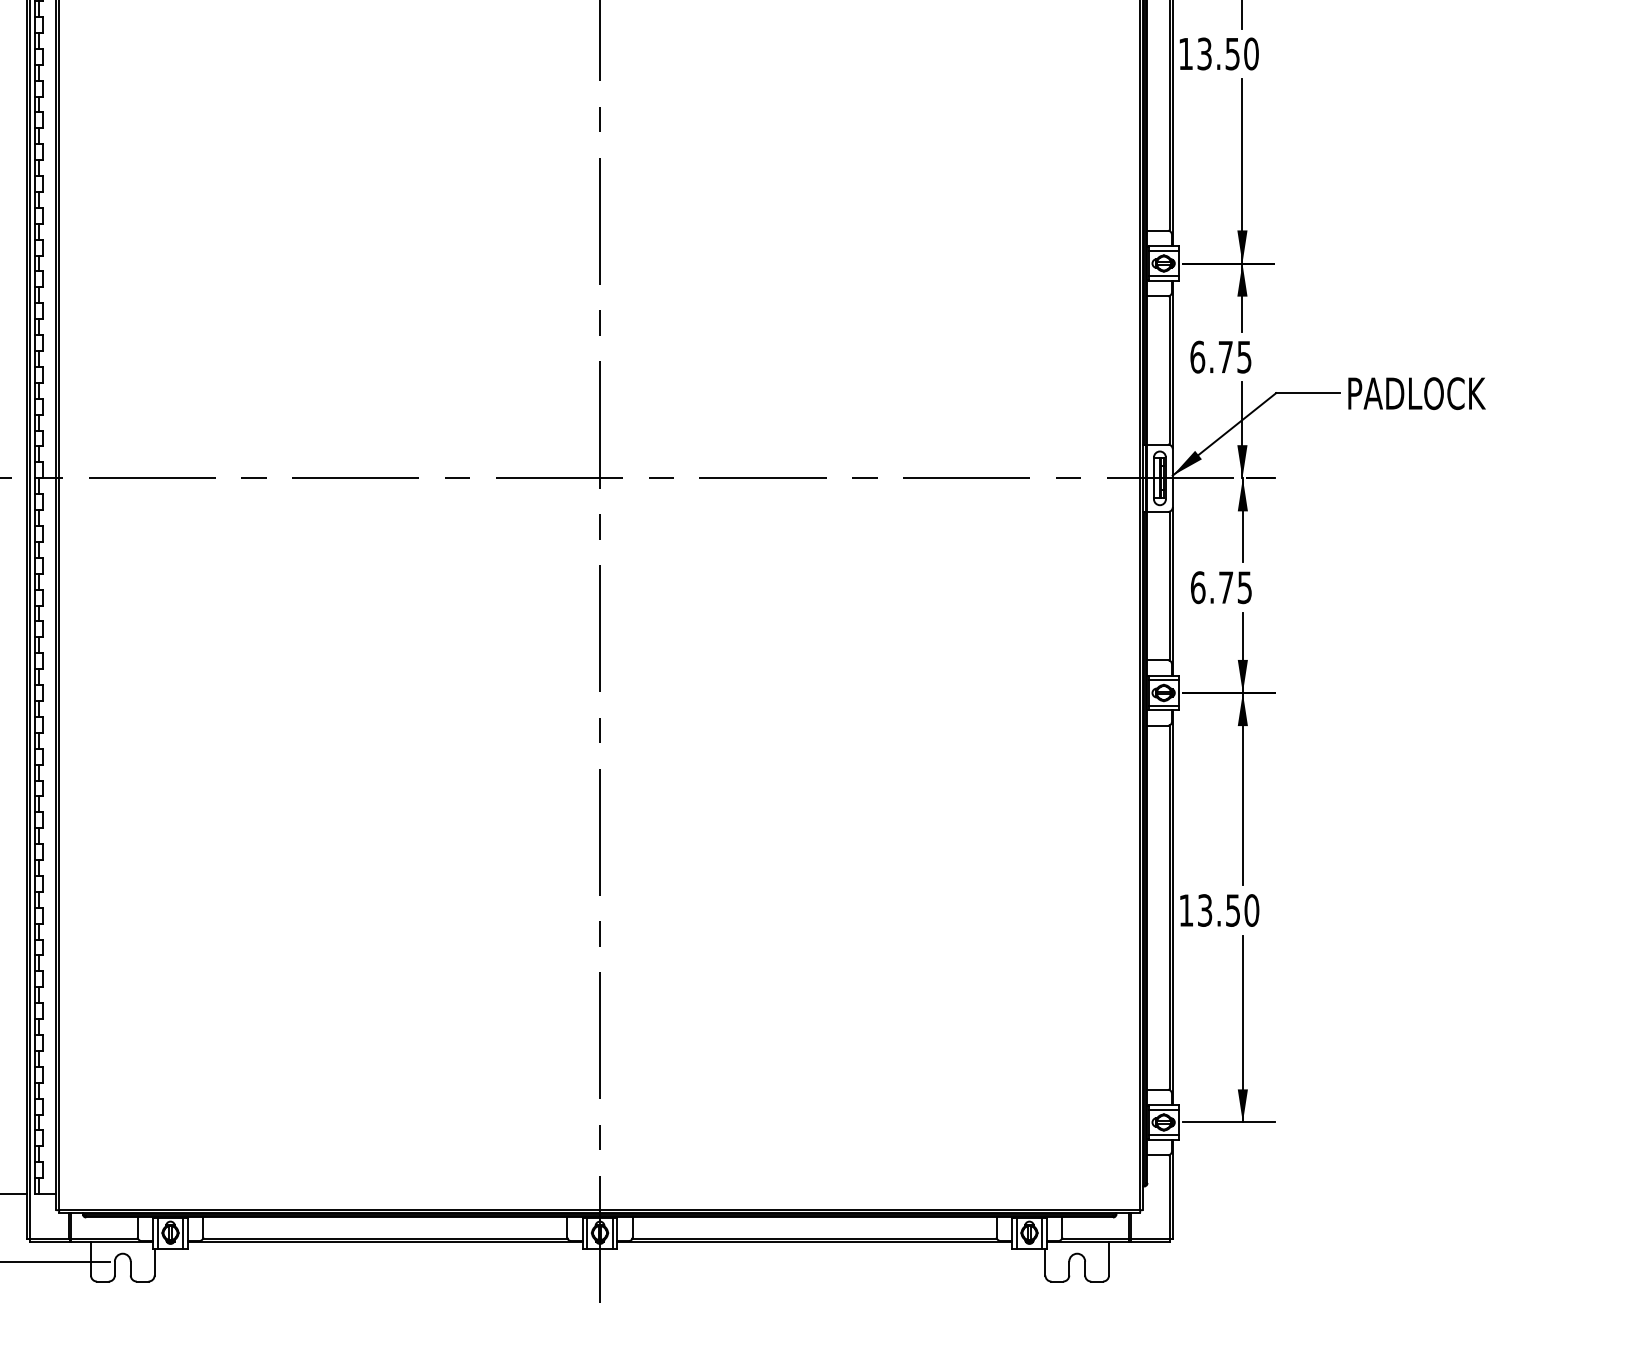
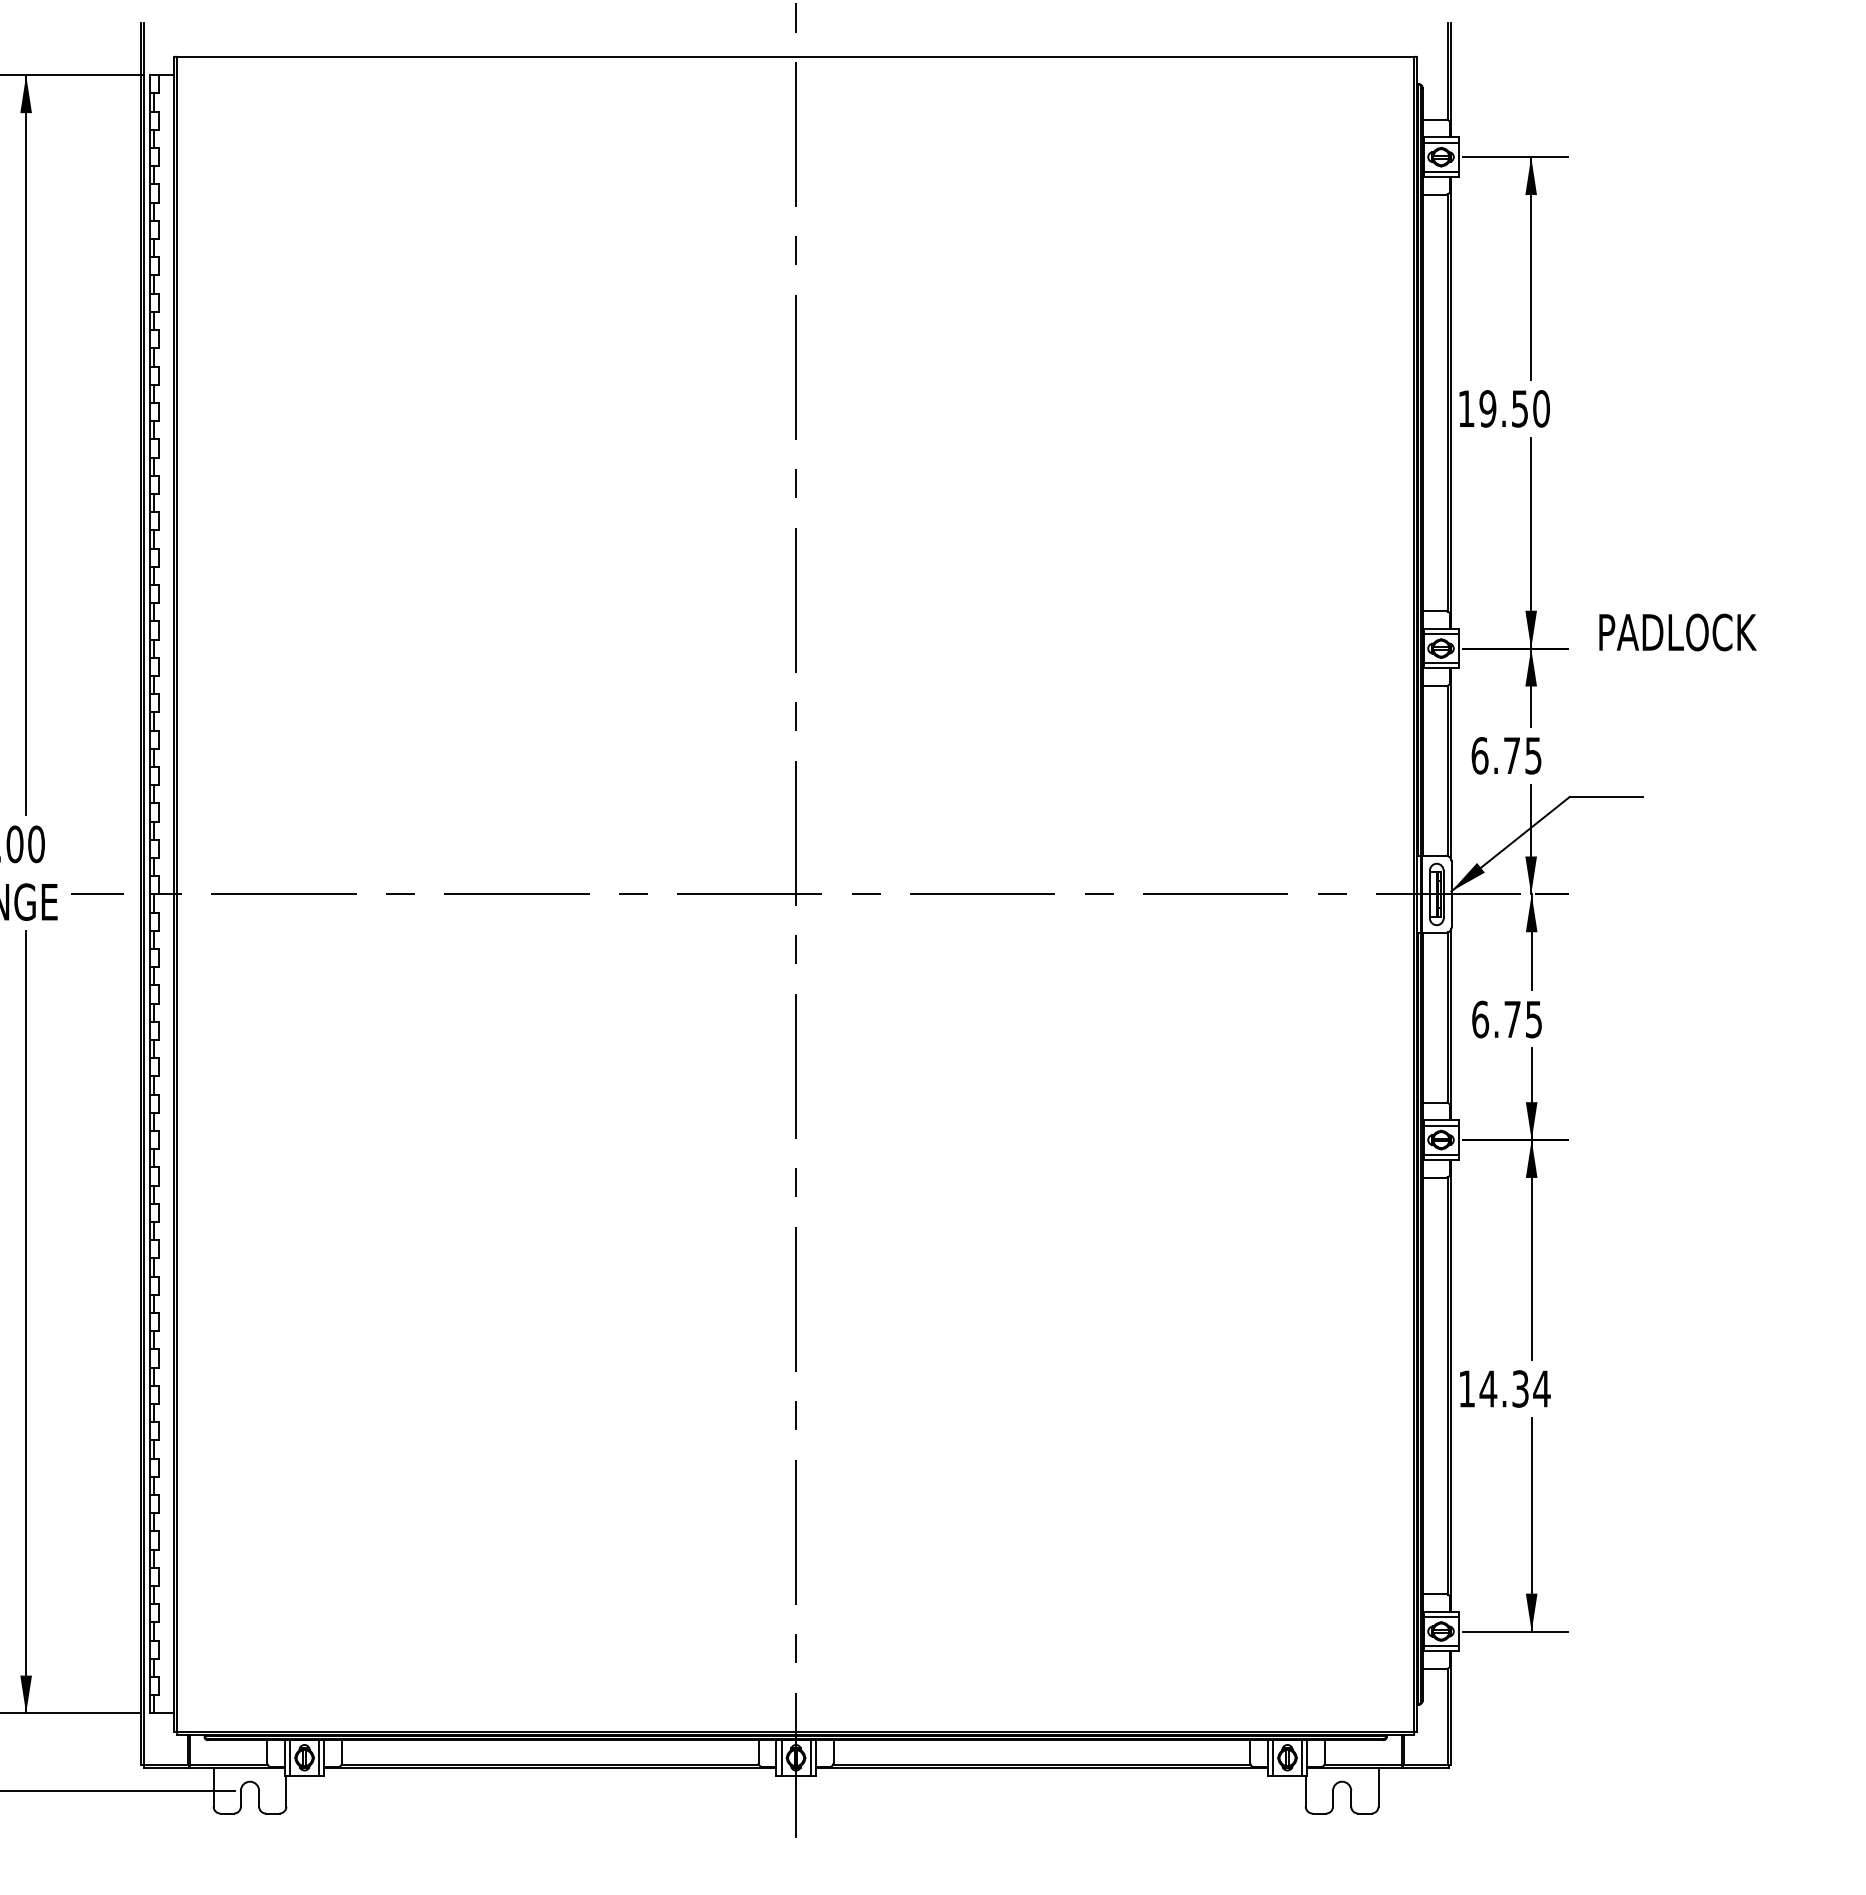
text: (1204, 53) -> (1487, 408), 13.50 -> 19.50
text: (1416, 393) -> (1677, 632), moved
text: (1227, 910) -> (1514, 1388), 13.50 -> 14.34

